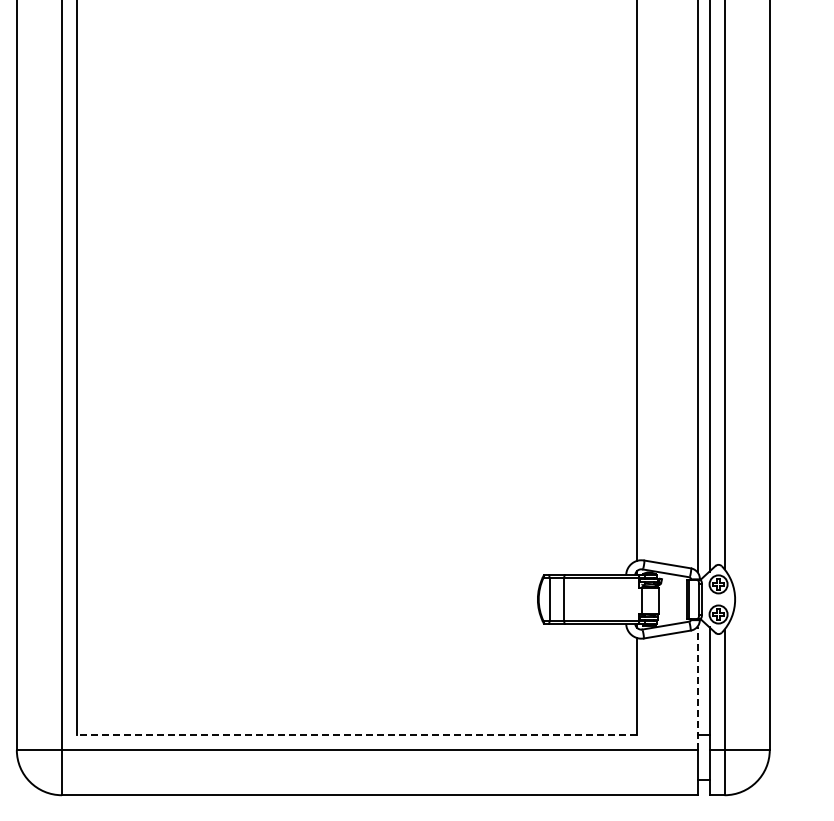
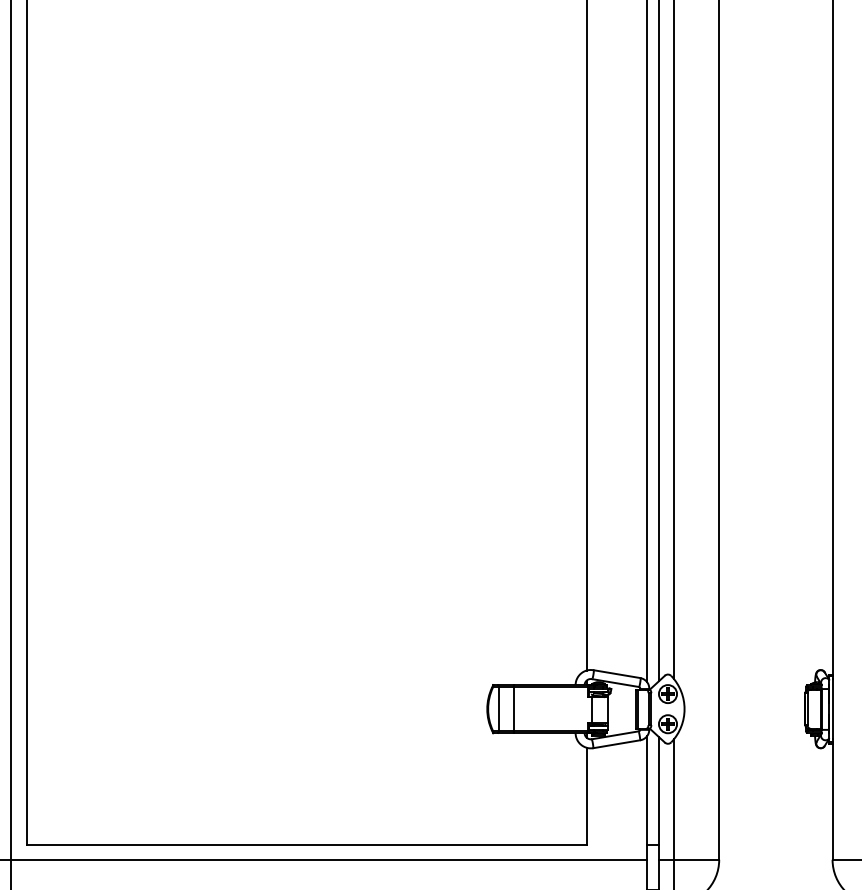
line: (697, 688) -> (646, 798), dashed -> solid
line: (357, 734) -> (306, 844), dashed -> solid

